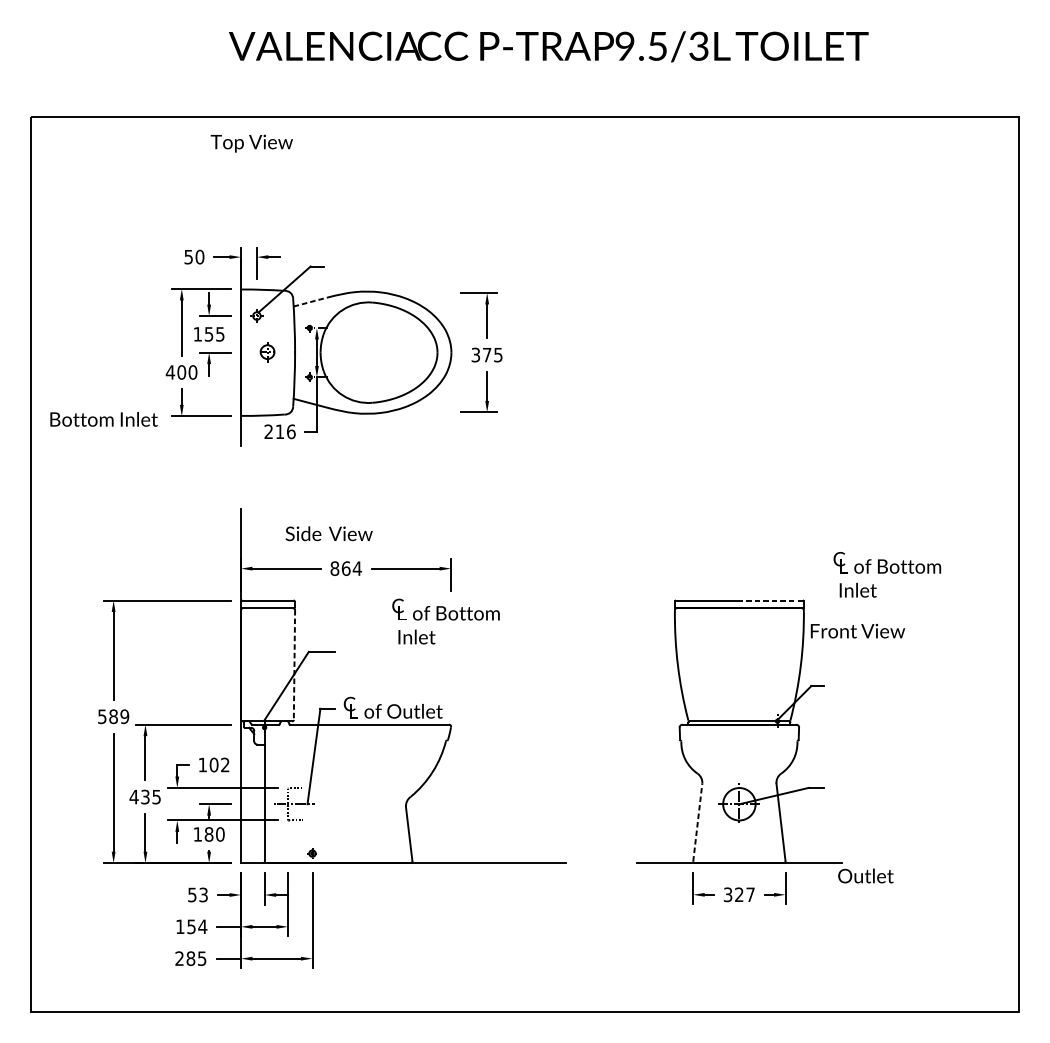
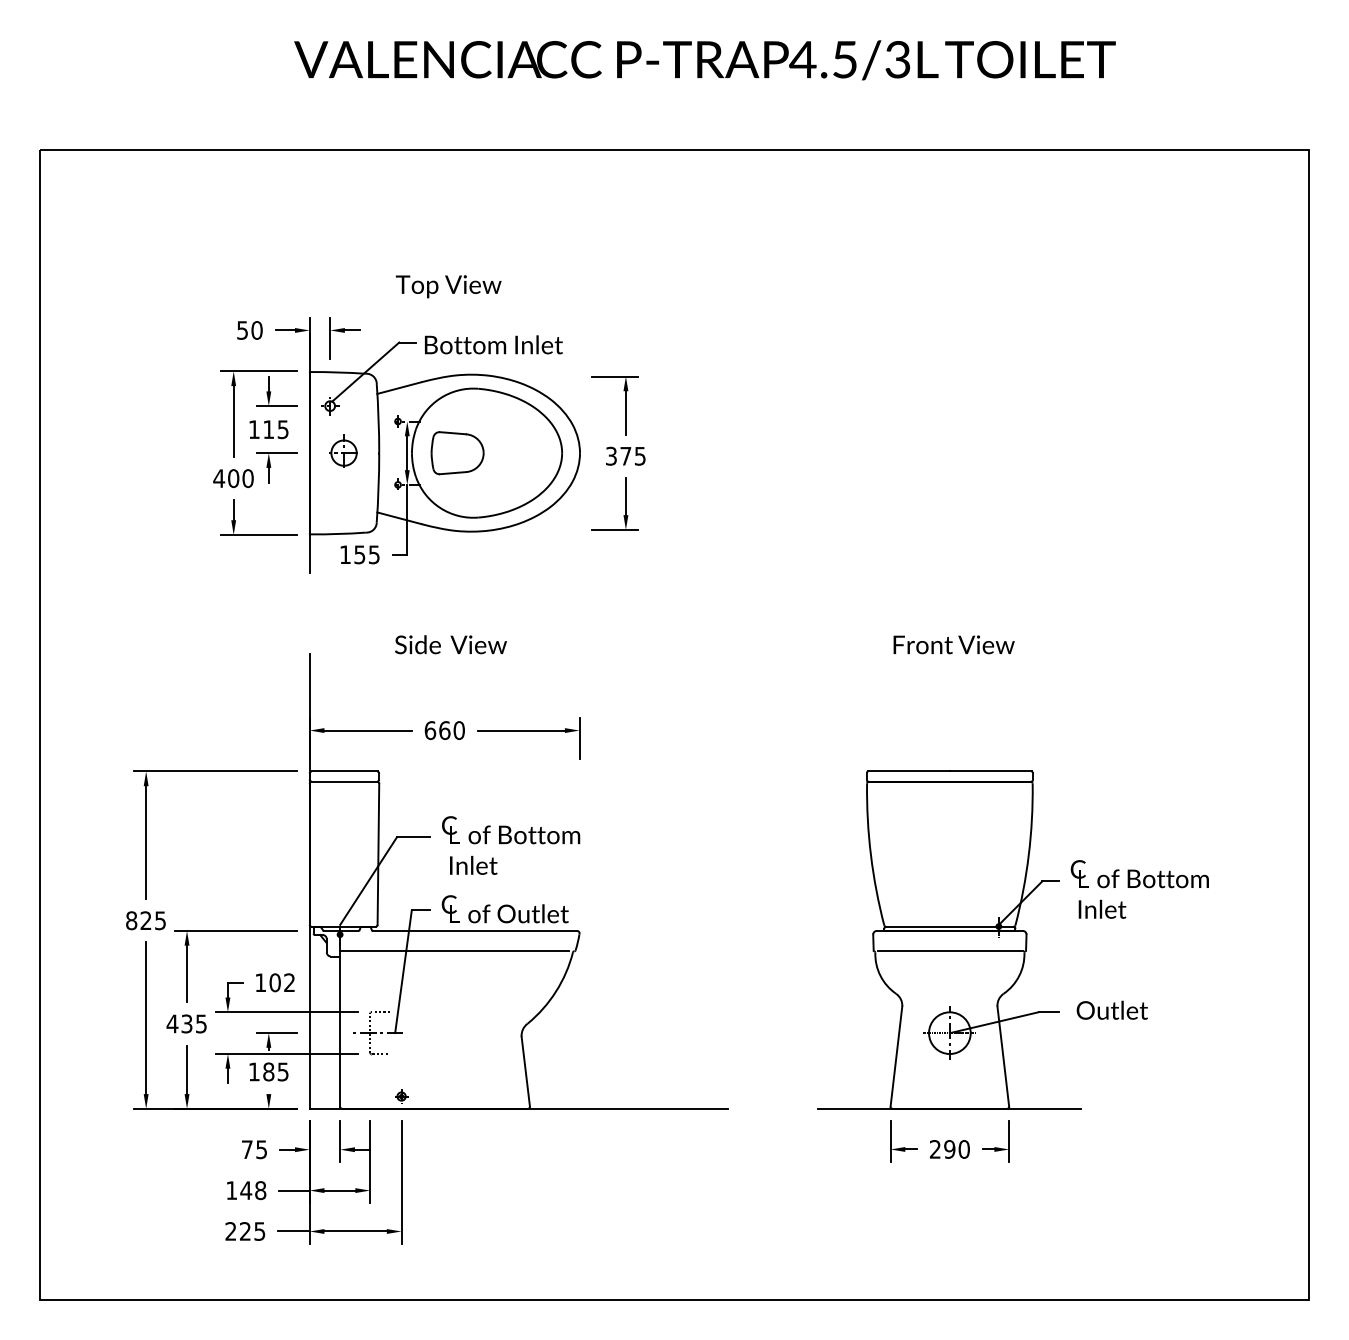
text: (624, 46) -> (802, 59), 9.5/3L -> 4.5/3L
text: (251, 143) -> (448, 286), moved
line: (310, 302) -> (399, 388), dashed -> solid
text: (208, 334) -> (268, 429), 155 -> 115
part: (267, 350) -> (343, 450), size x1.43
part: (356, 352) -> (457, 453), added
text: (103, 419) -> (493, 344), moved
text: (280, 431) -> (360, 554), 216 -> 155
text: (328, 533) -> (450, 644), moved
text: (345, 568) -> (444, 730), 864 -> 660
text: (887, 574) -> (1139, 889), moved
line: (771, 600) -> (990, 771), dashed -> solid
text: (446, 621) -> (511, 845), moved
text: (857, 630) -> (953, 644), moved
line: (294, 665) -> (378, 854), dashed -> solid
text: (113, 716) -> (146, 920), 589 -> 825
line: (353, 740) -> (454, 951), added
line: (739, 740) -> (950, 951), added
line: (697, 822) -> (896, 1056), dashed -> solid
text: (219, 834) -> (282, 1071), 180 -> 185
text: (865, 875) -> (1111, 1009), moved
text: (197, 894) -> (254, 1149), 53 -> 75
text: (739, 894) -> (949, 1149), 327 -> 290
text: (197, 926) -> (253, 1190), 154 -> 148
text: (190, 958) -> (245, 1231), 285 -> 225

